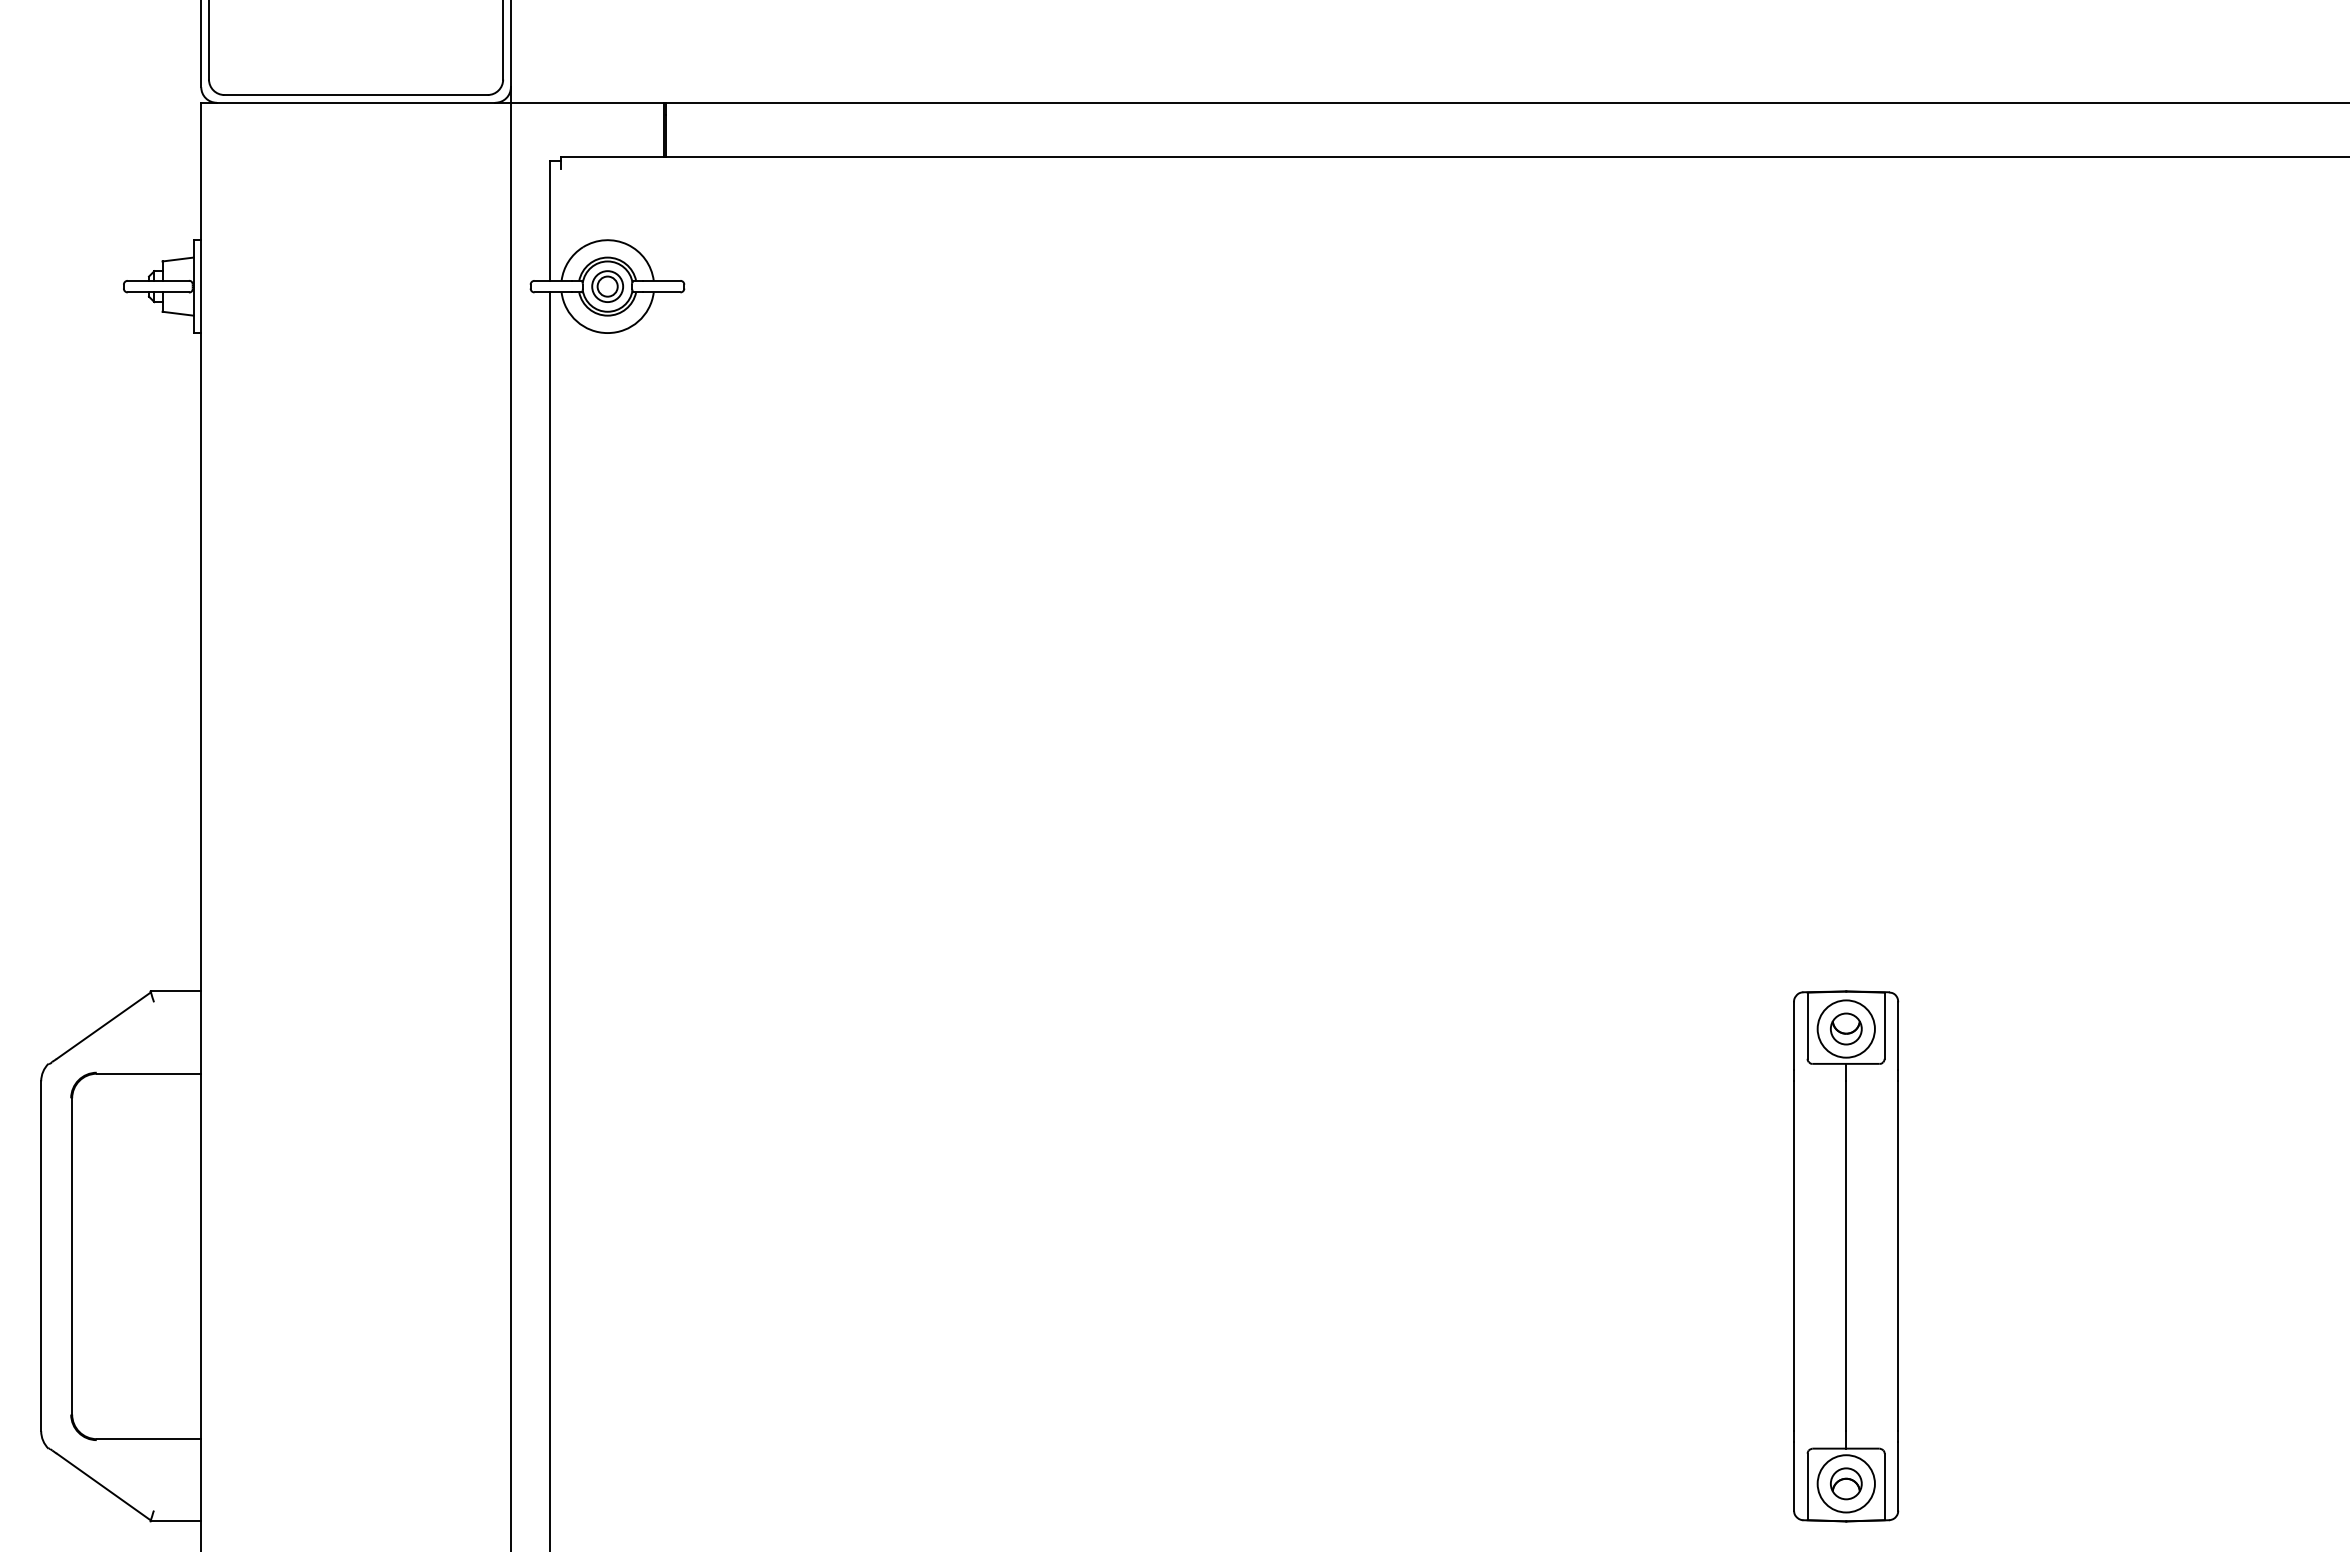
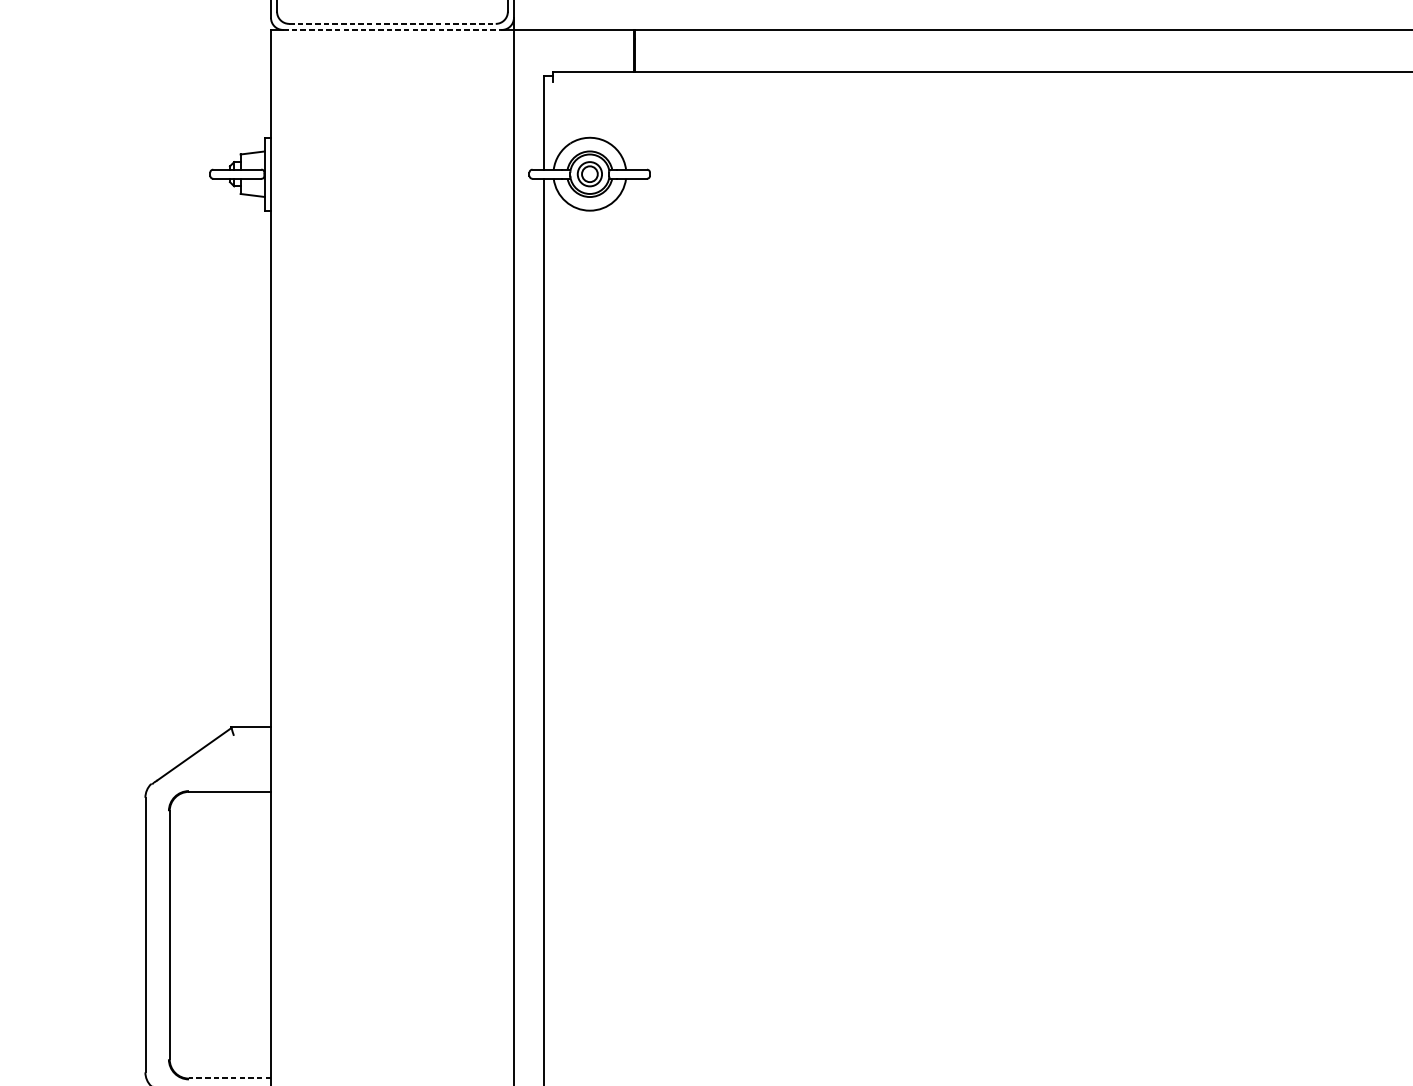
line: (356, 95) -> (392, 24), solid -> dashed
line: (356, 102) -> (392, 29), solid -> dashed
line: (148, 1438) -> (229, 1078), solid -> dashed

